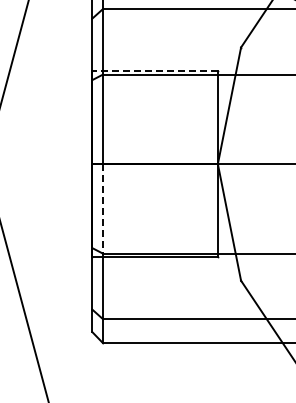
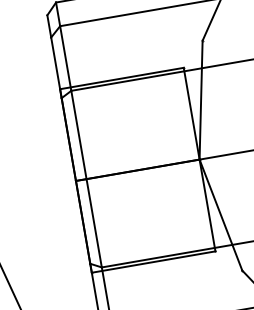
line: (155, 70) -> (122, 77), dashed -> solid
line: (103, 208) -> (94, 222), dashed -> solid

